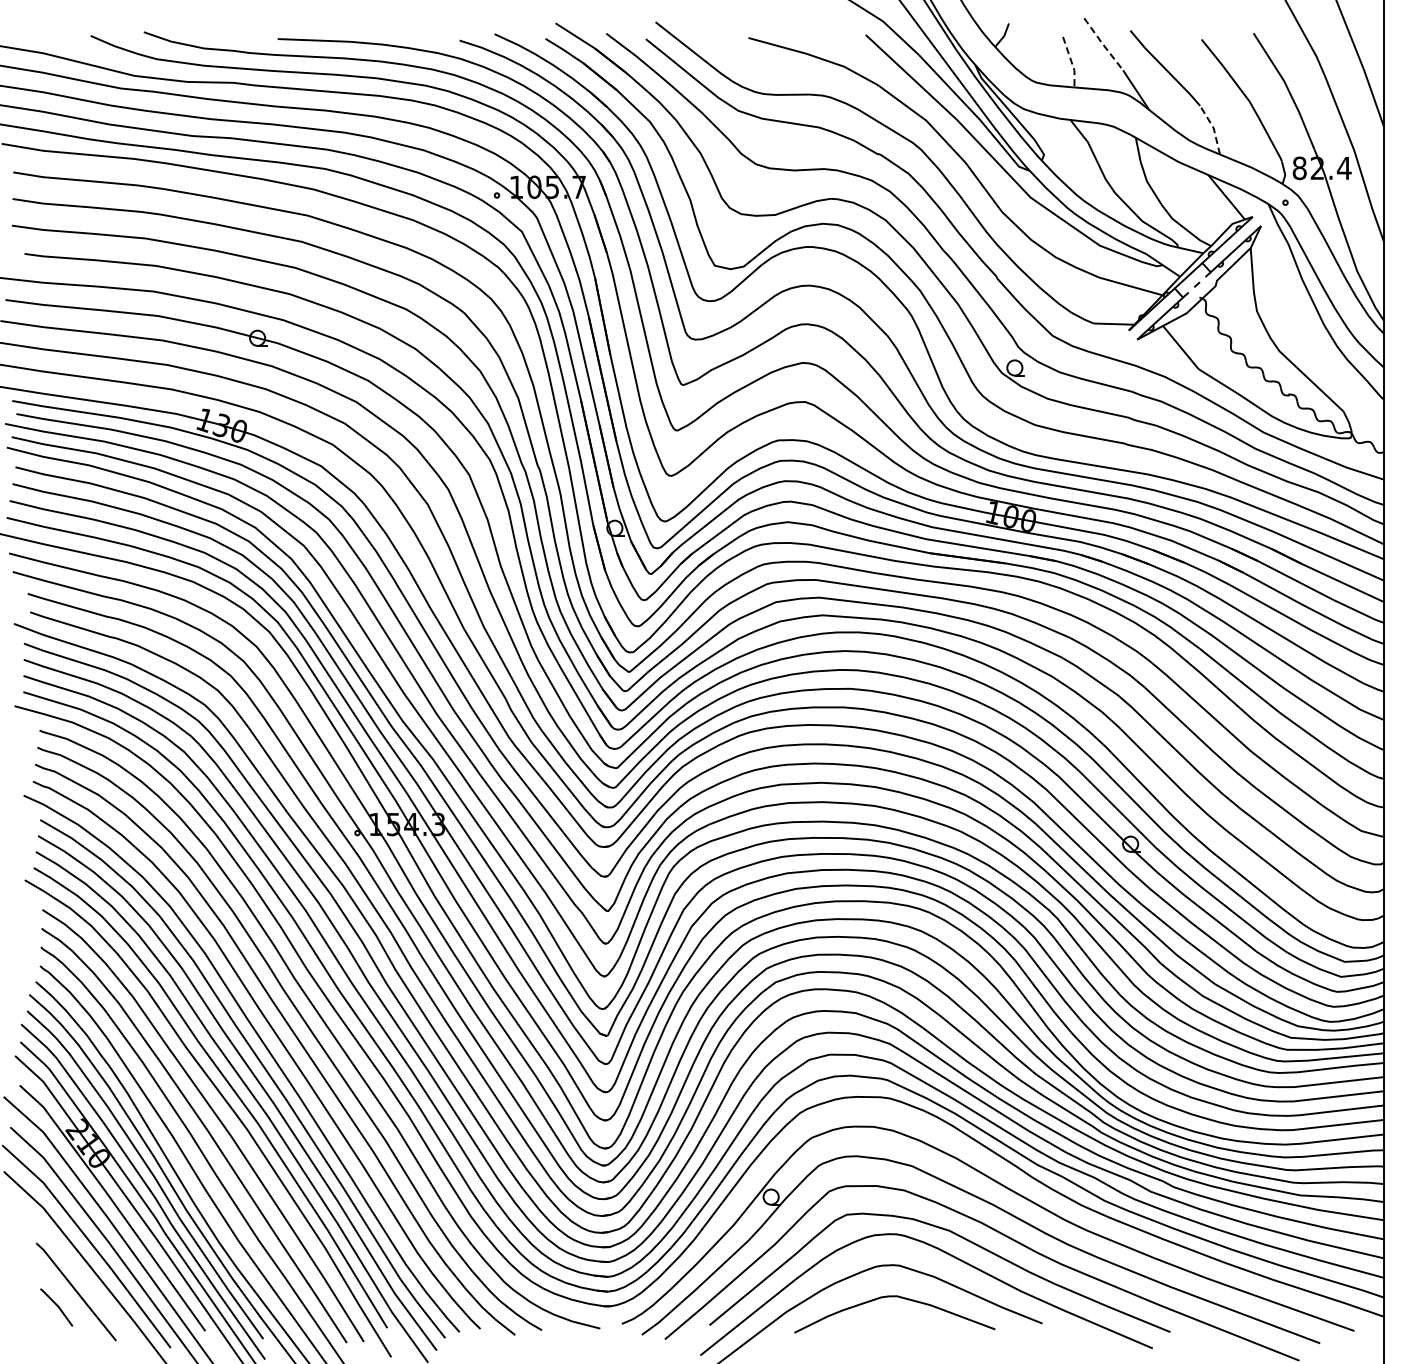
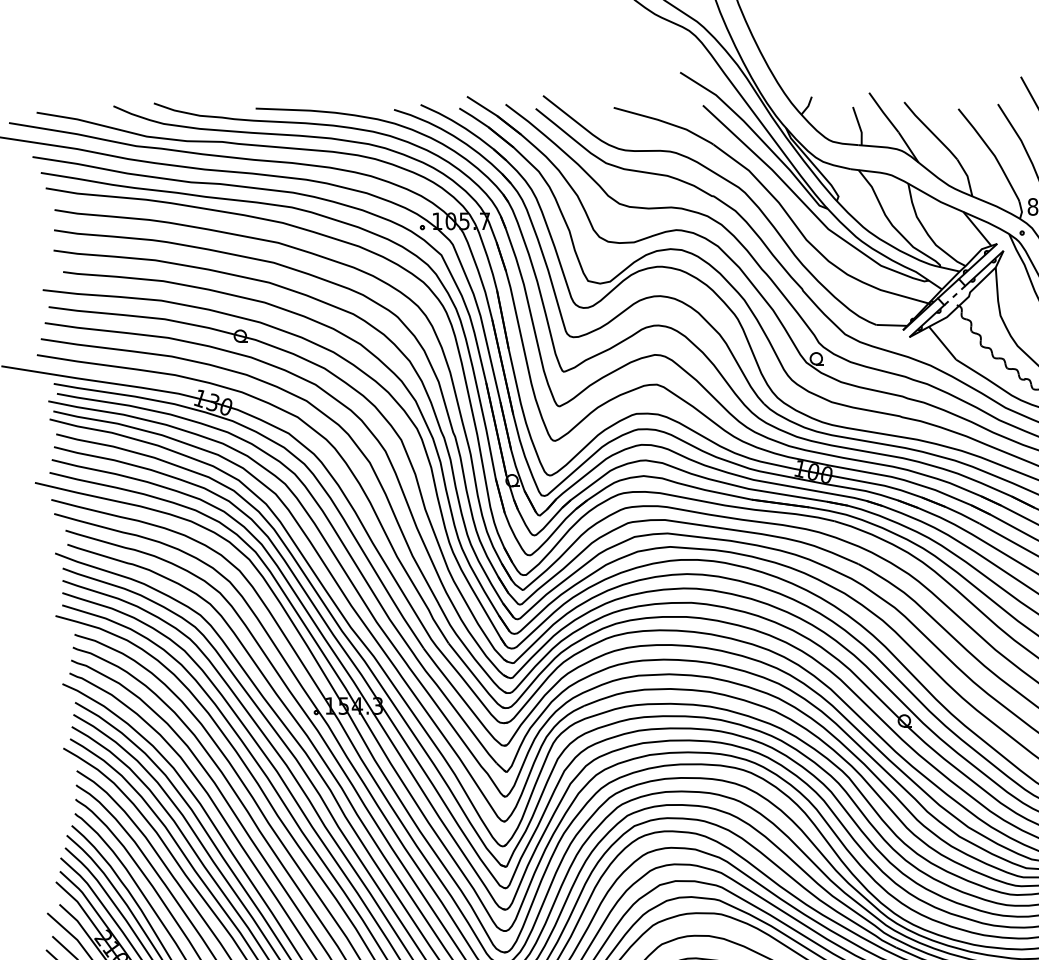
line: (1103, 44) -> (883, 112), dashed -> solid
line: (1071, 62) -> (859, 126), dashed -> solid
line: (1213, 127) -> (967, 175), dashed -> solid

